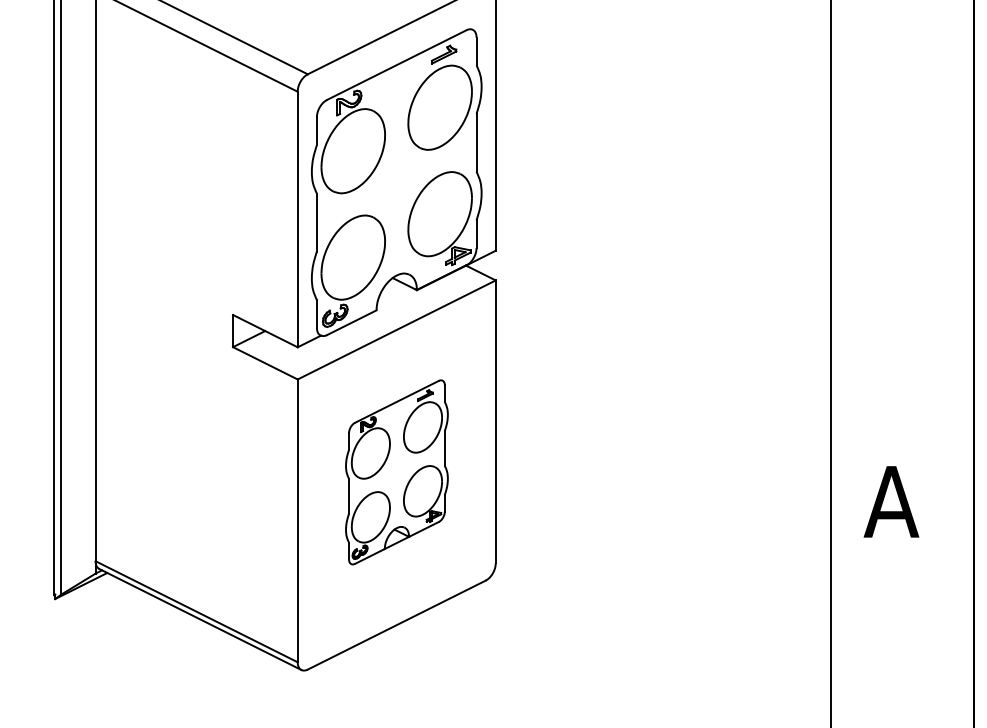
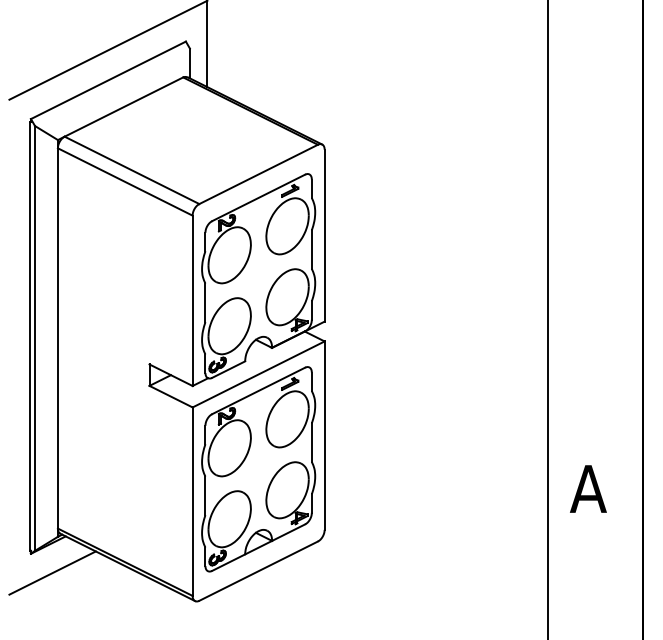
part: (396, 472) -> (258, 469), size x1.67
line: (87, 627) -> (52, 572), added

